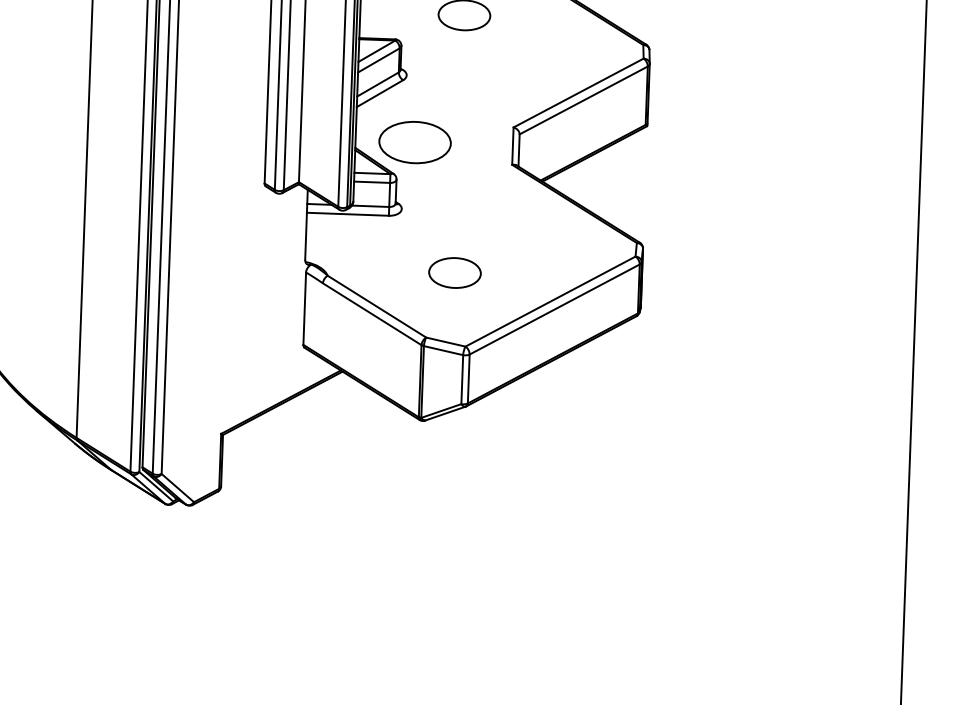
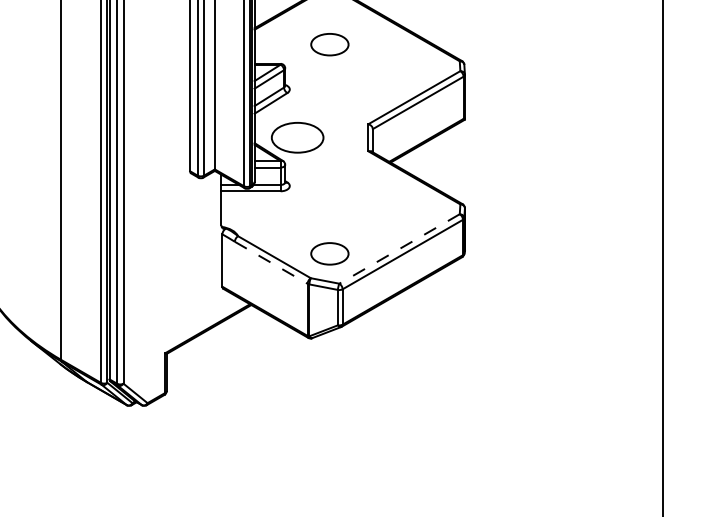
part: (454, 272) -> (329, 253), moved
line: (550, 302) -> (399, 249), solid -> dashed
line: (372, 313) -> (271, 262), solid -> dashed

